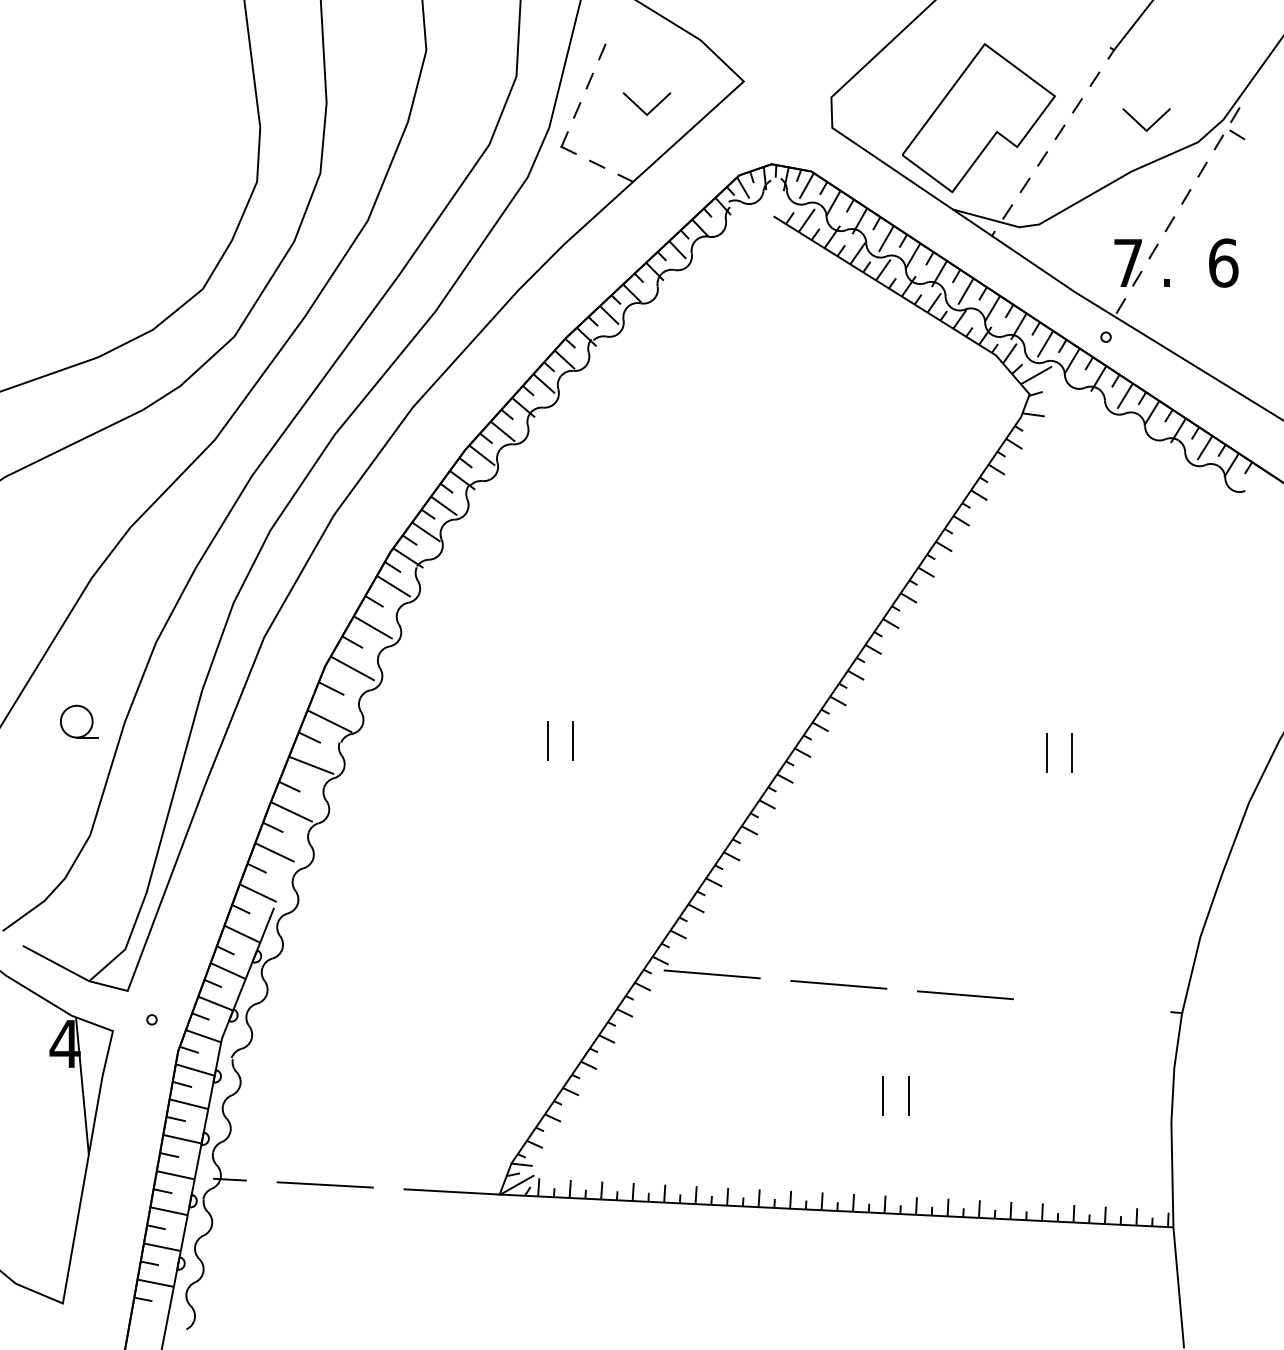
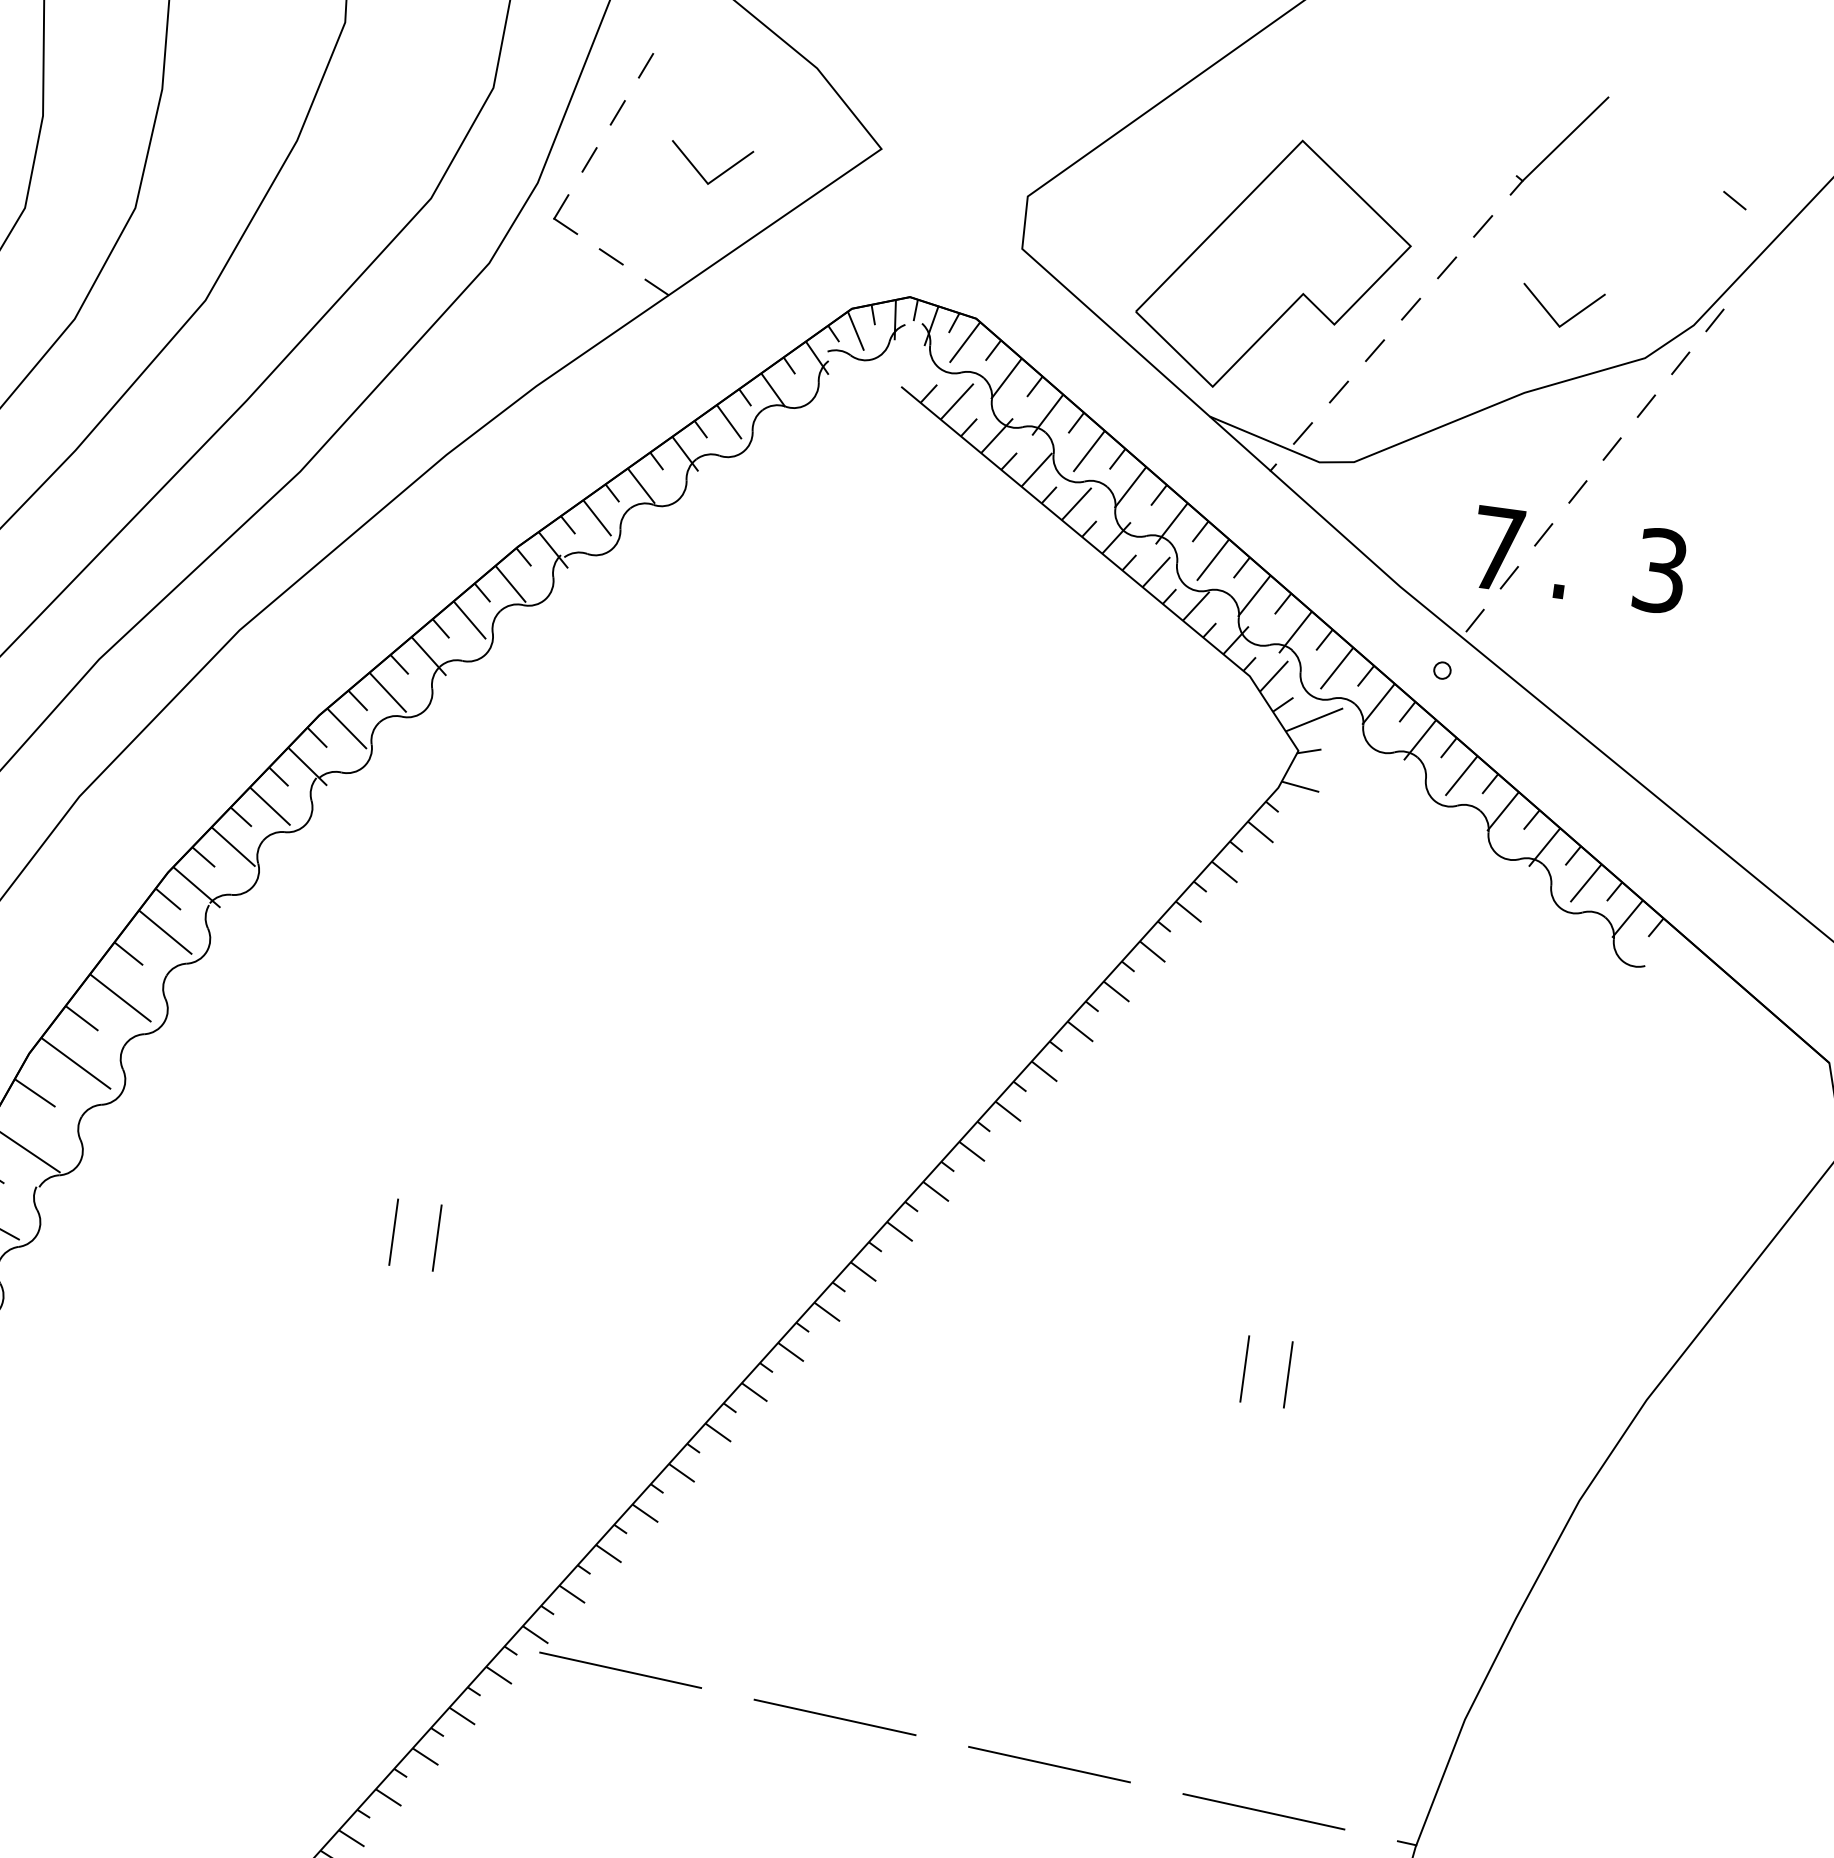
line: (1237, 134) -> (1735, 199), moved
text: (1223, 262) -> (1660, 569), 6 -> 3
line: (1091, 1005) -> (1262, 1811), added

